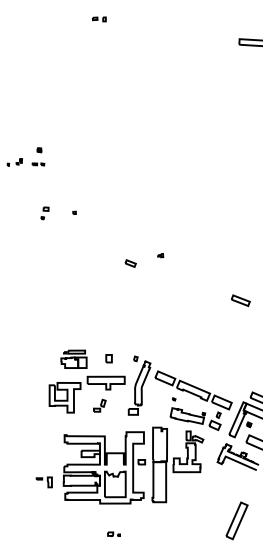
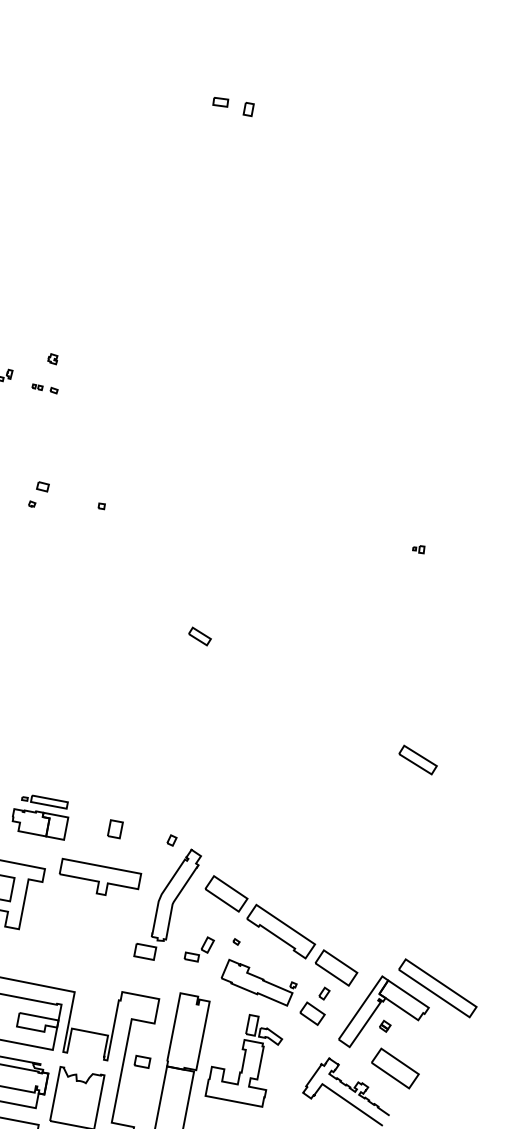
part: (99, 19) -> (233, 106), size x1.43
part: (160, 255) -> (418, 548), moved
part: (99, 405) -> (198, 948), moved

